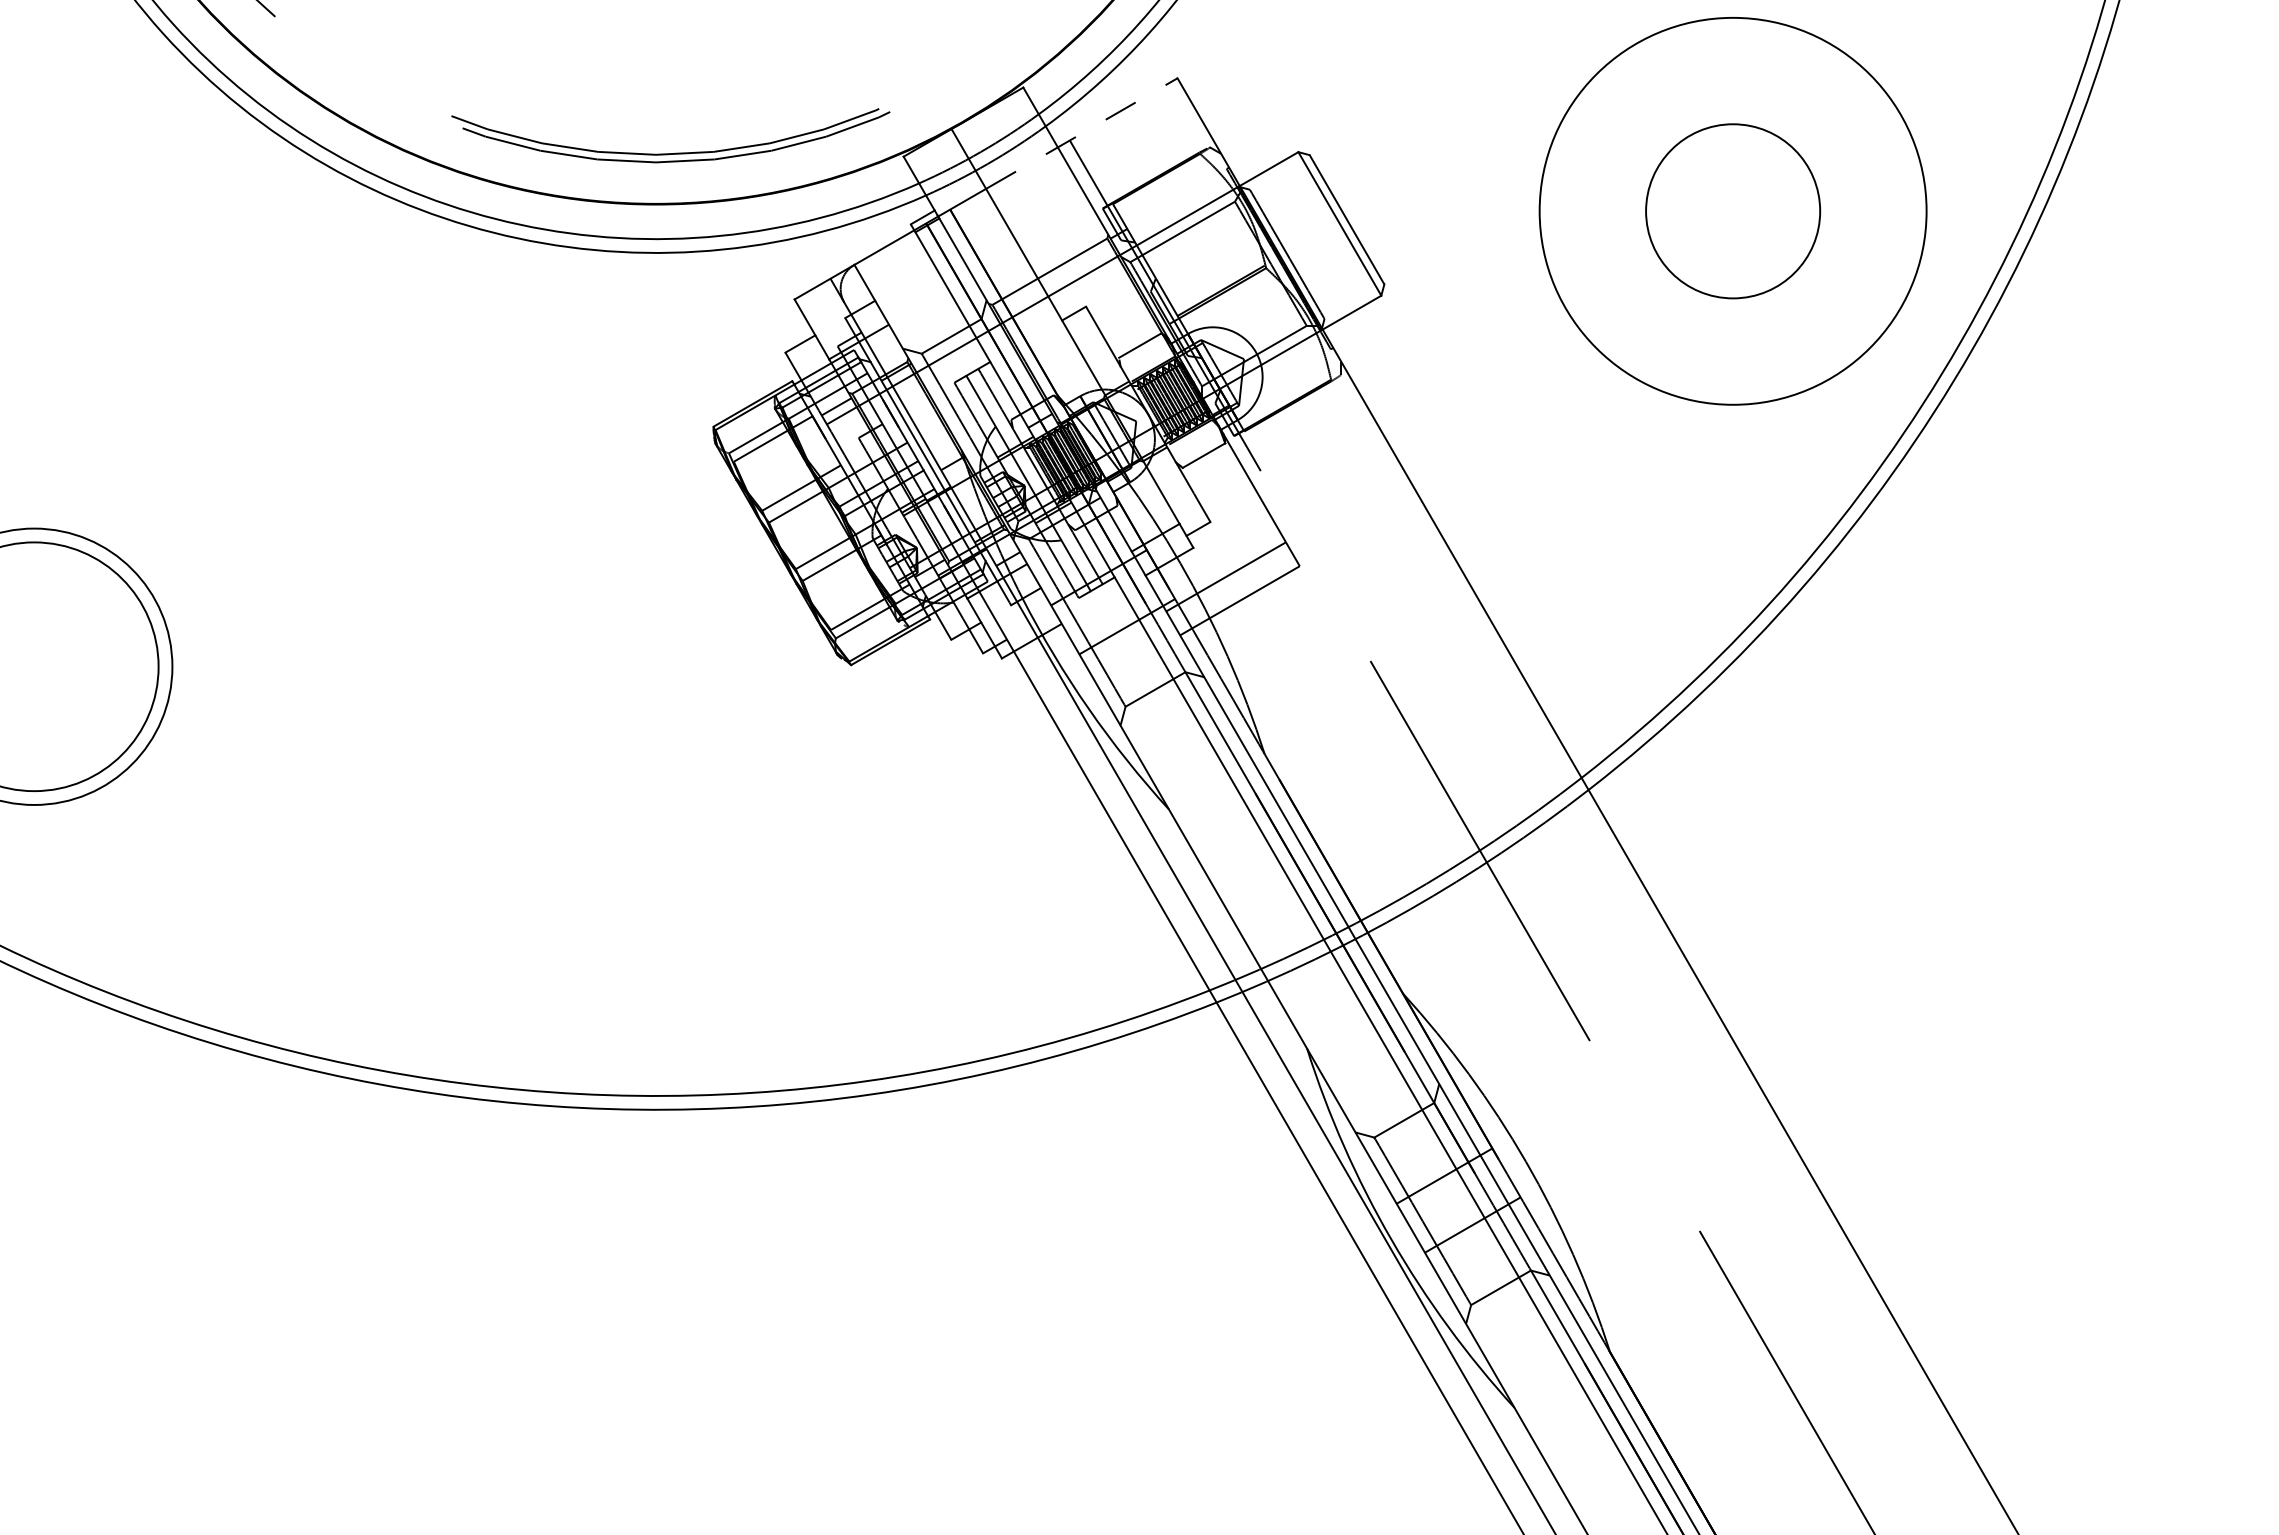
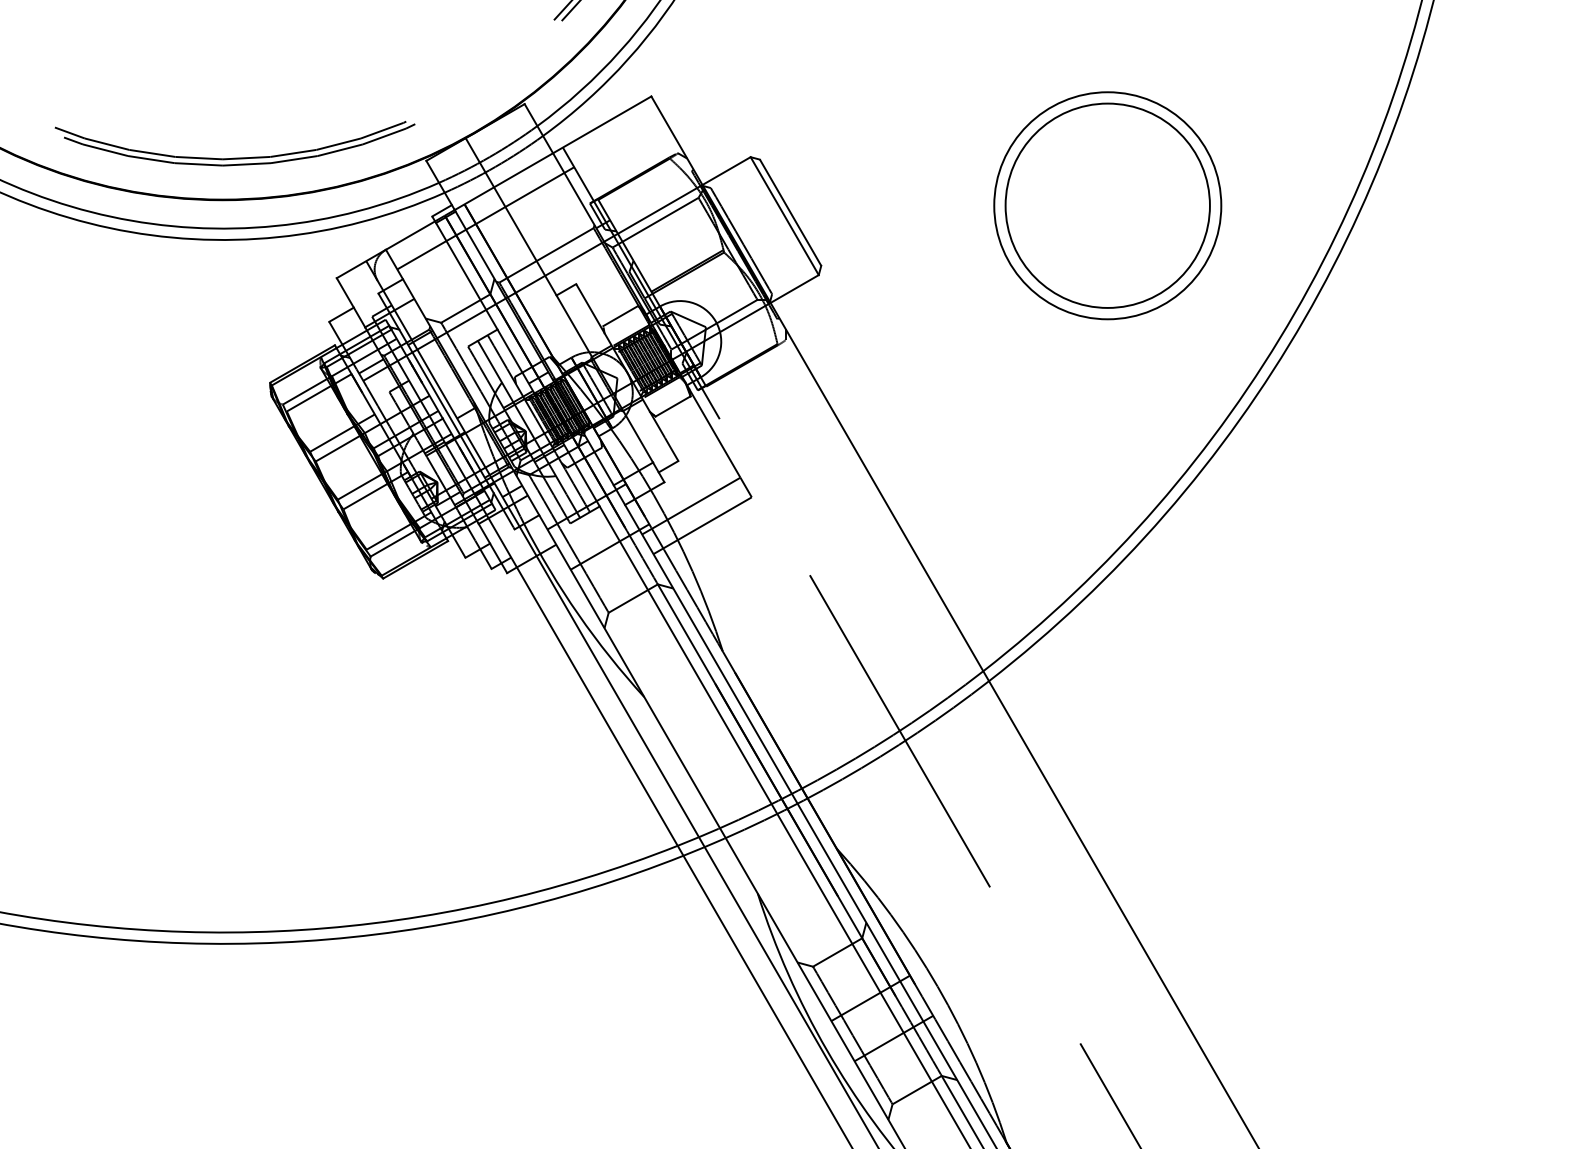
line: (1081, 133) -> (572, 141), dashed -> solid
circle: (1732, 210) -> (1107, 205), size x1.43
circle: (1732, 211) -> (1107, 205), size x0.71
line: (975, 226) -> (485, 218), added

